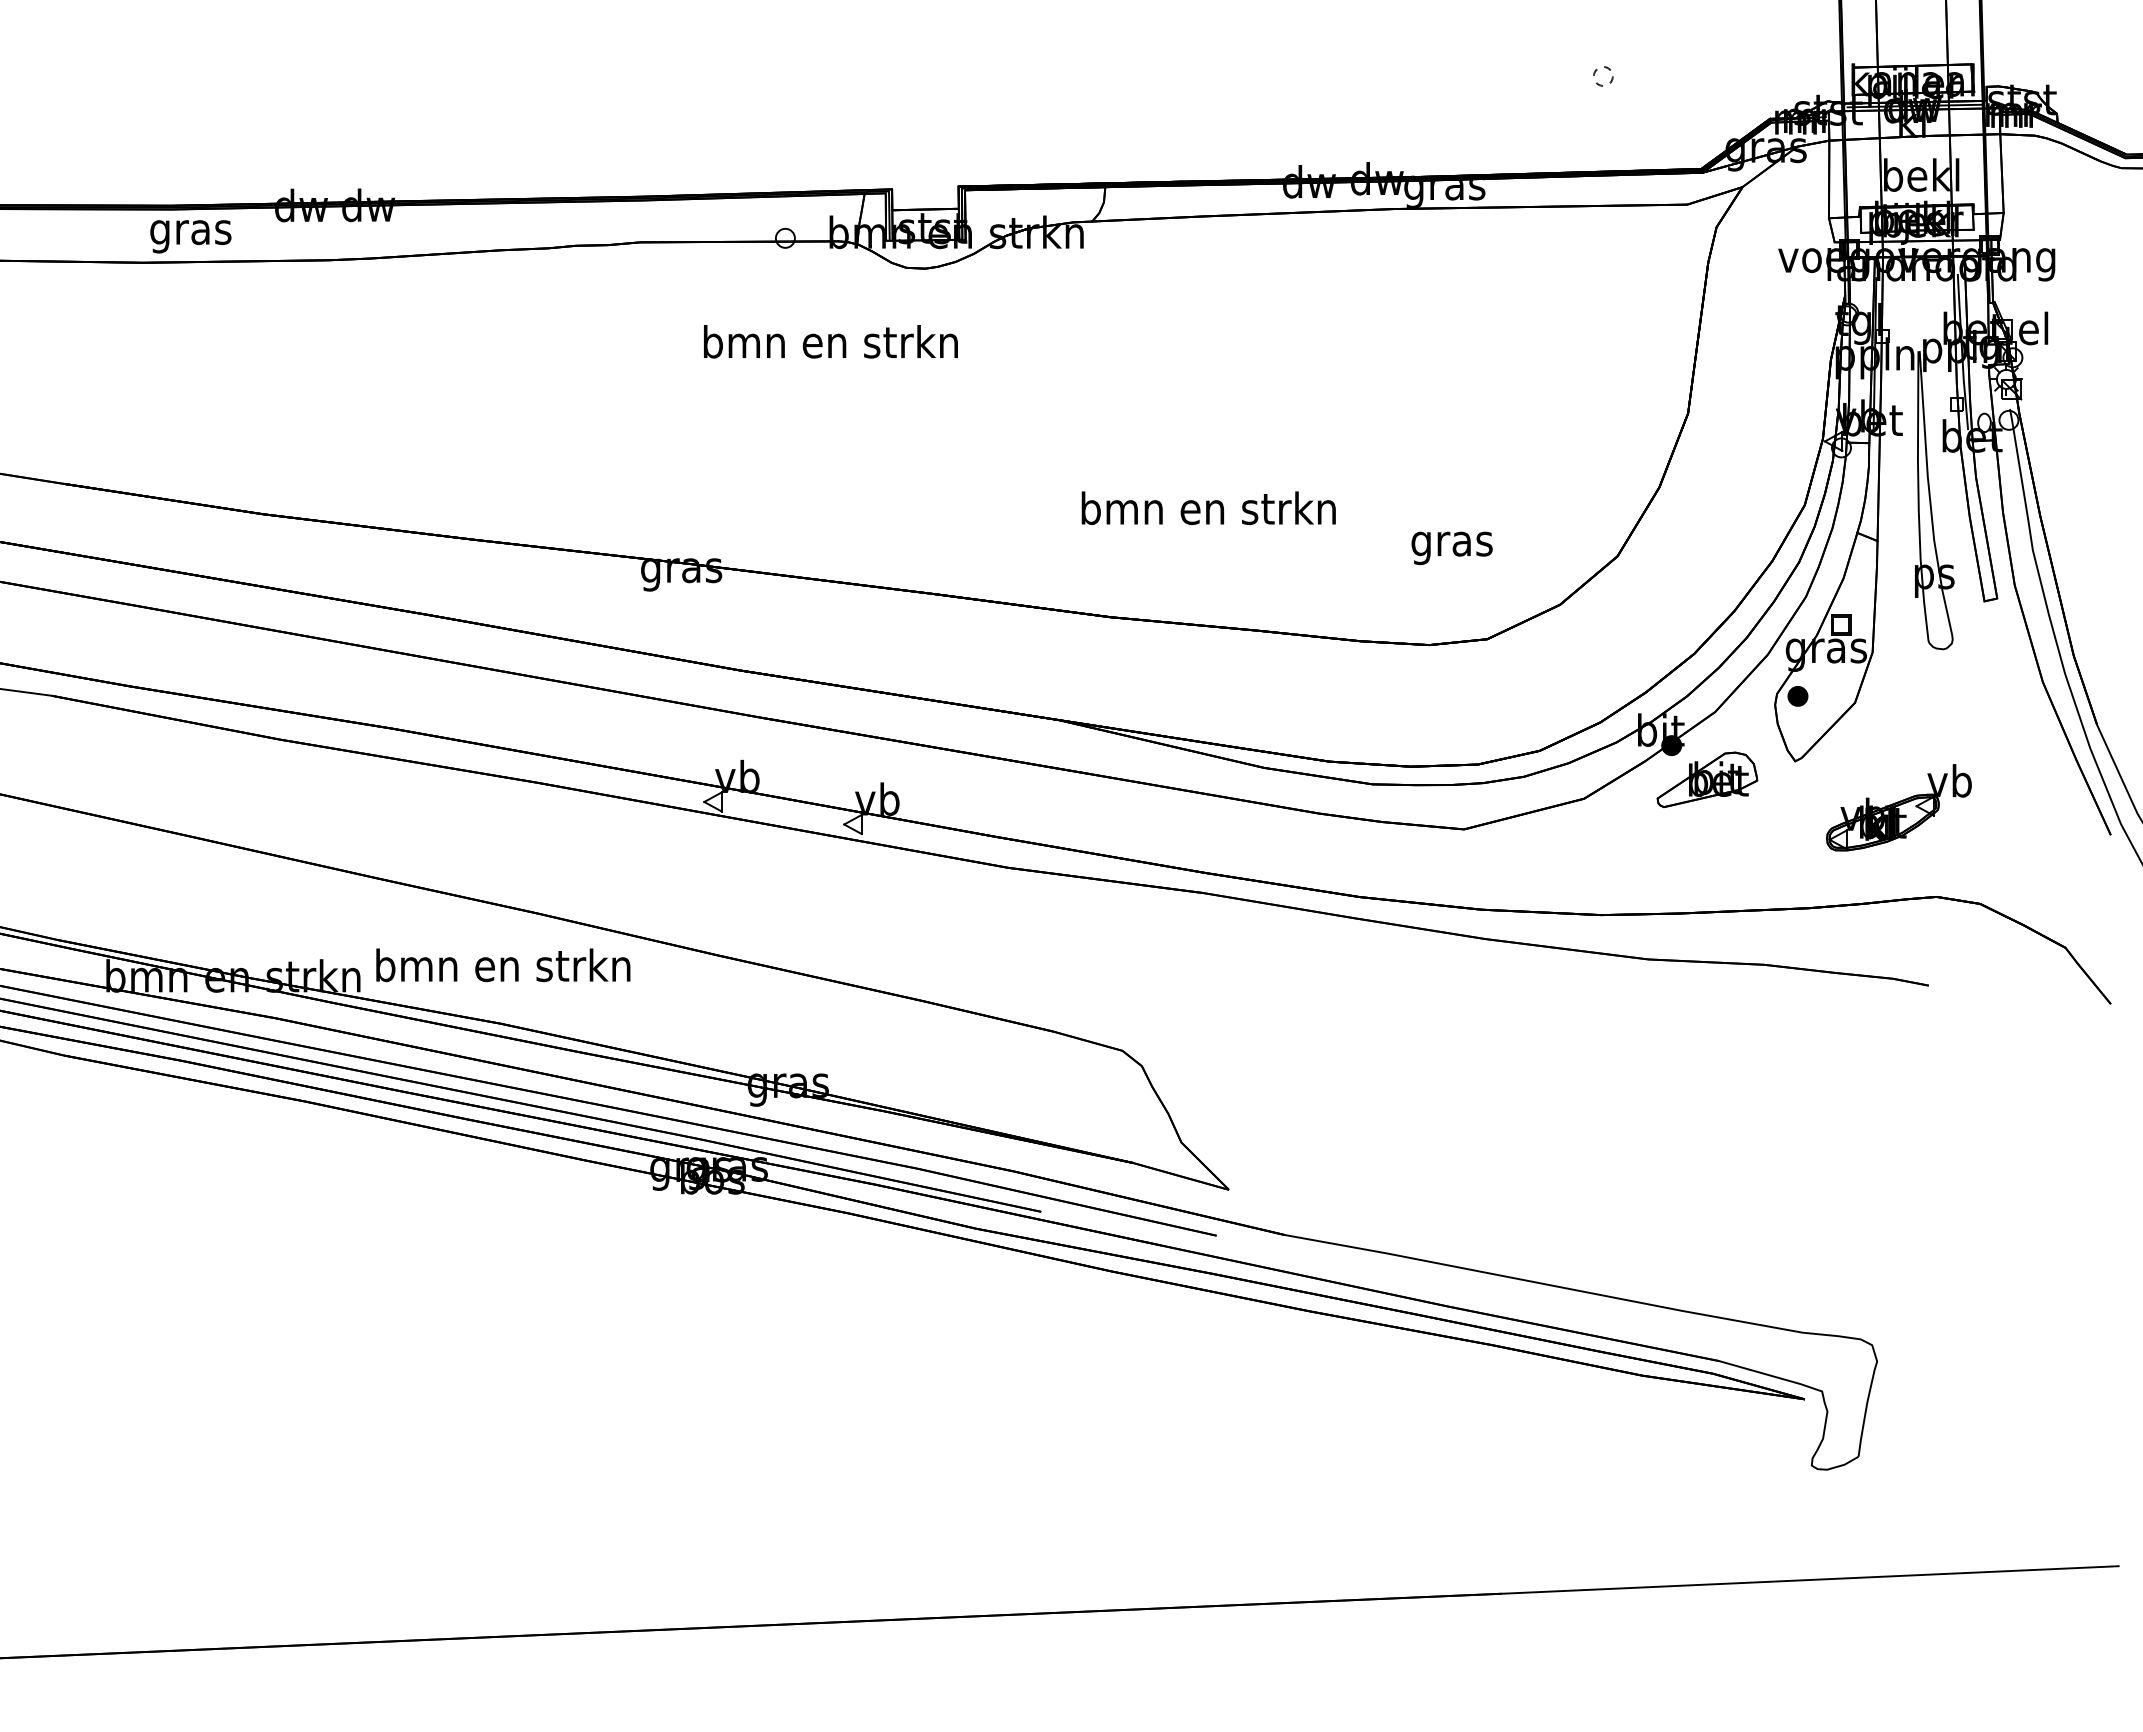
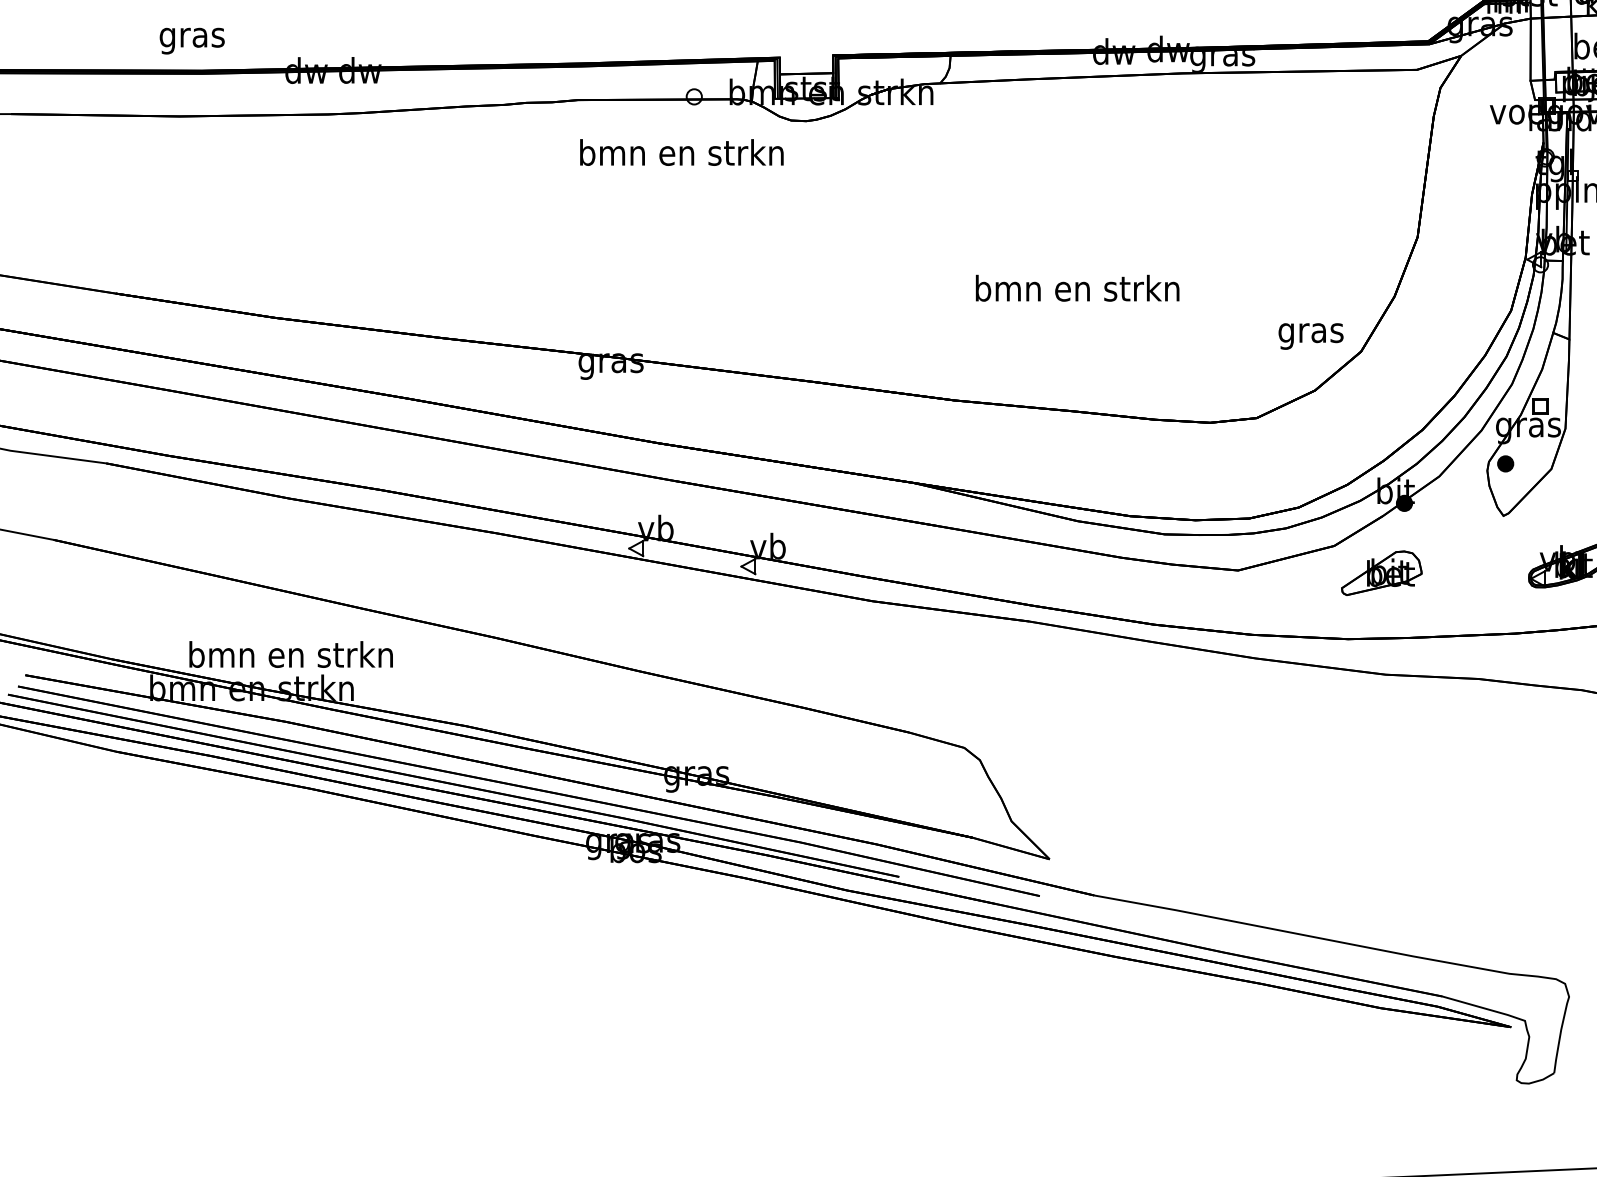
text: (190, 236) -> (191, 40), moved
text: (830, 341) -> (681, 152), moved
text: (1208, 507) -> (1077, 287), moved
text: (1451, 548) -> (1310, 336), moved
part: (1707, 779) -> (1381, 572), moved
text: (503, 965) -> (291, 654), moved

